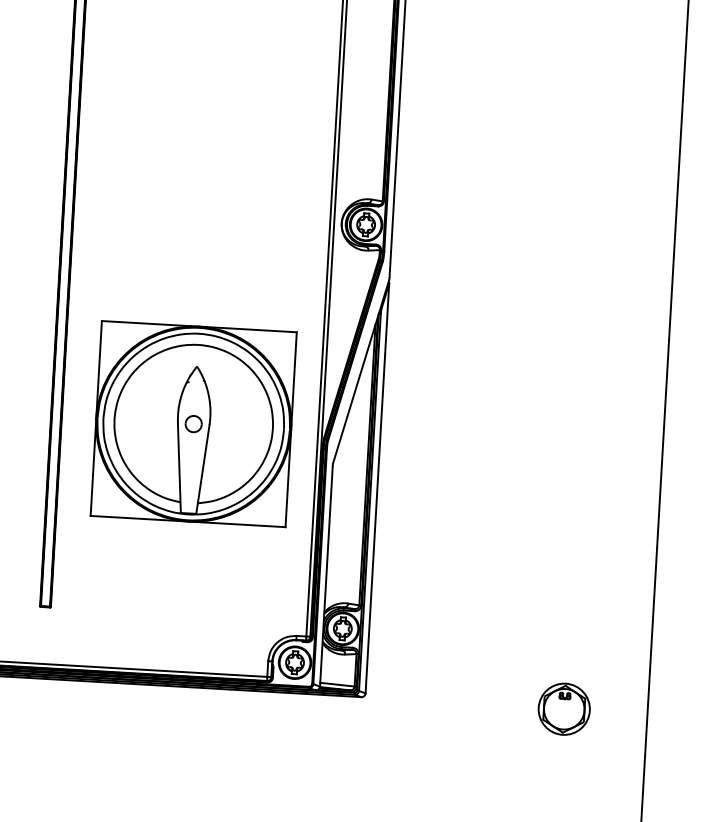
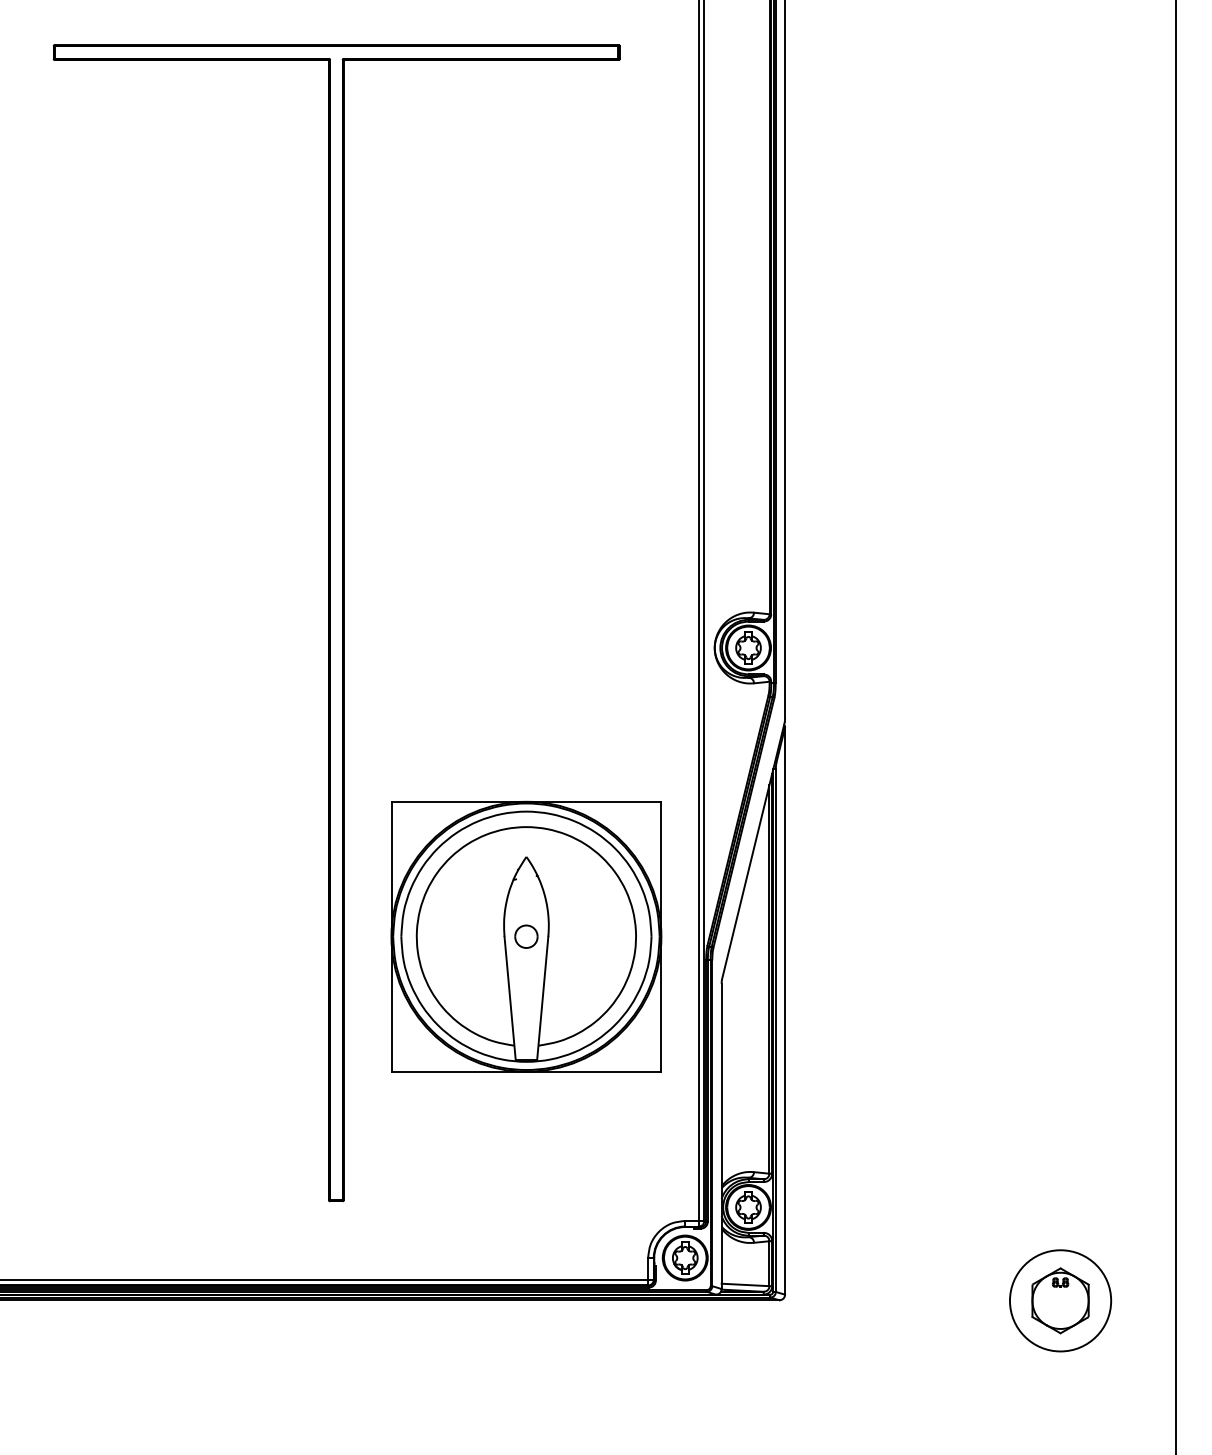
circle: (564, 709) -> (1060, 1300), size x1.43

